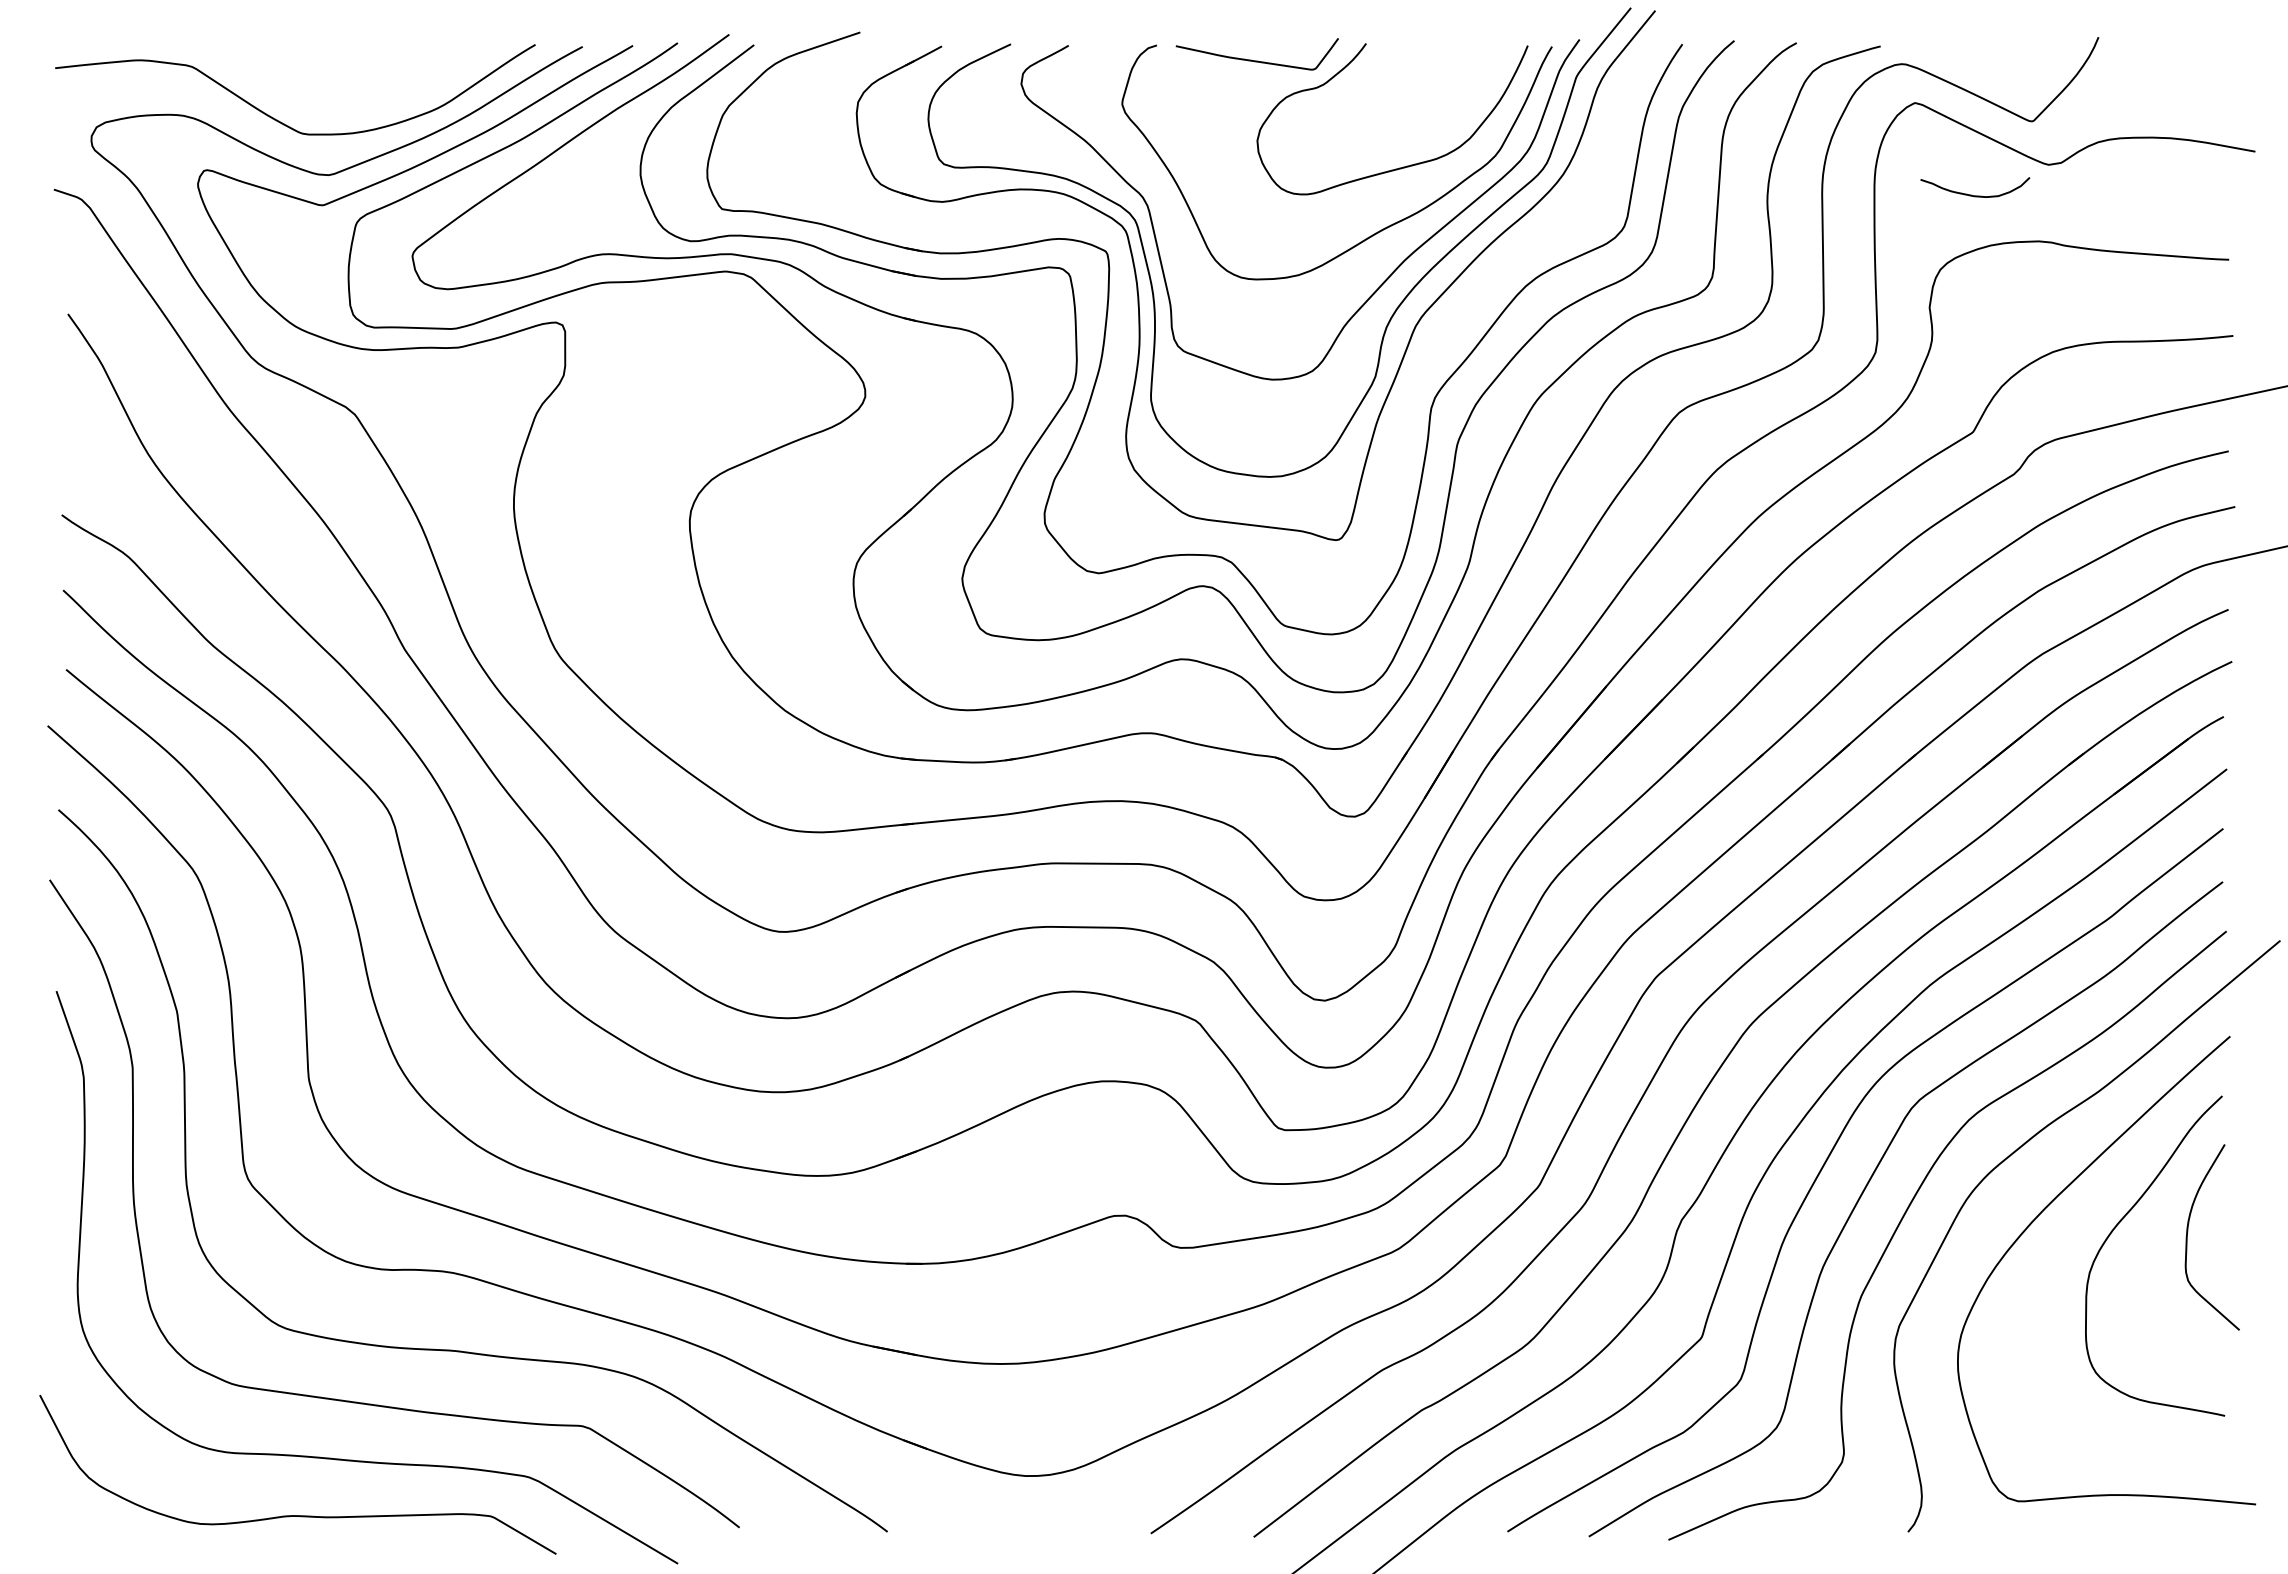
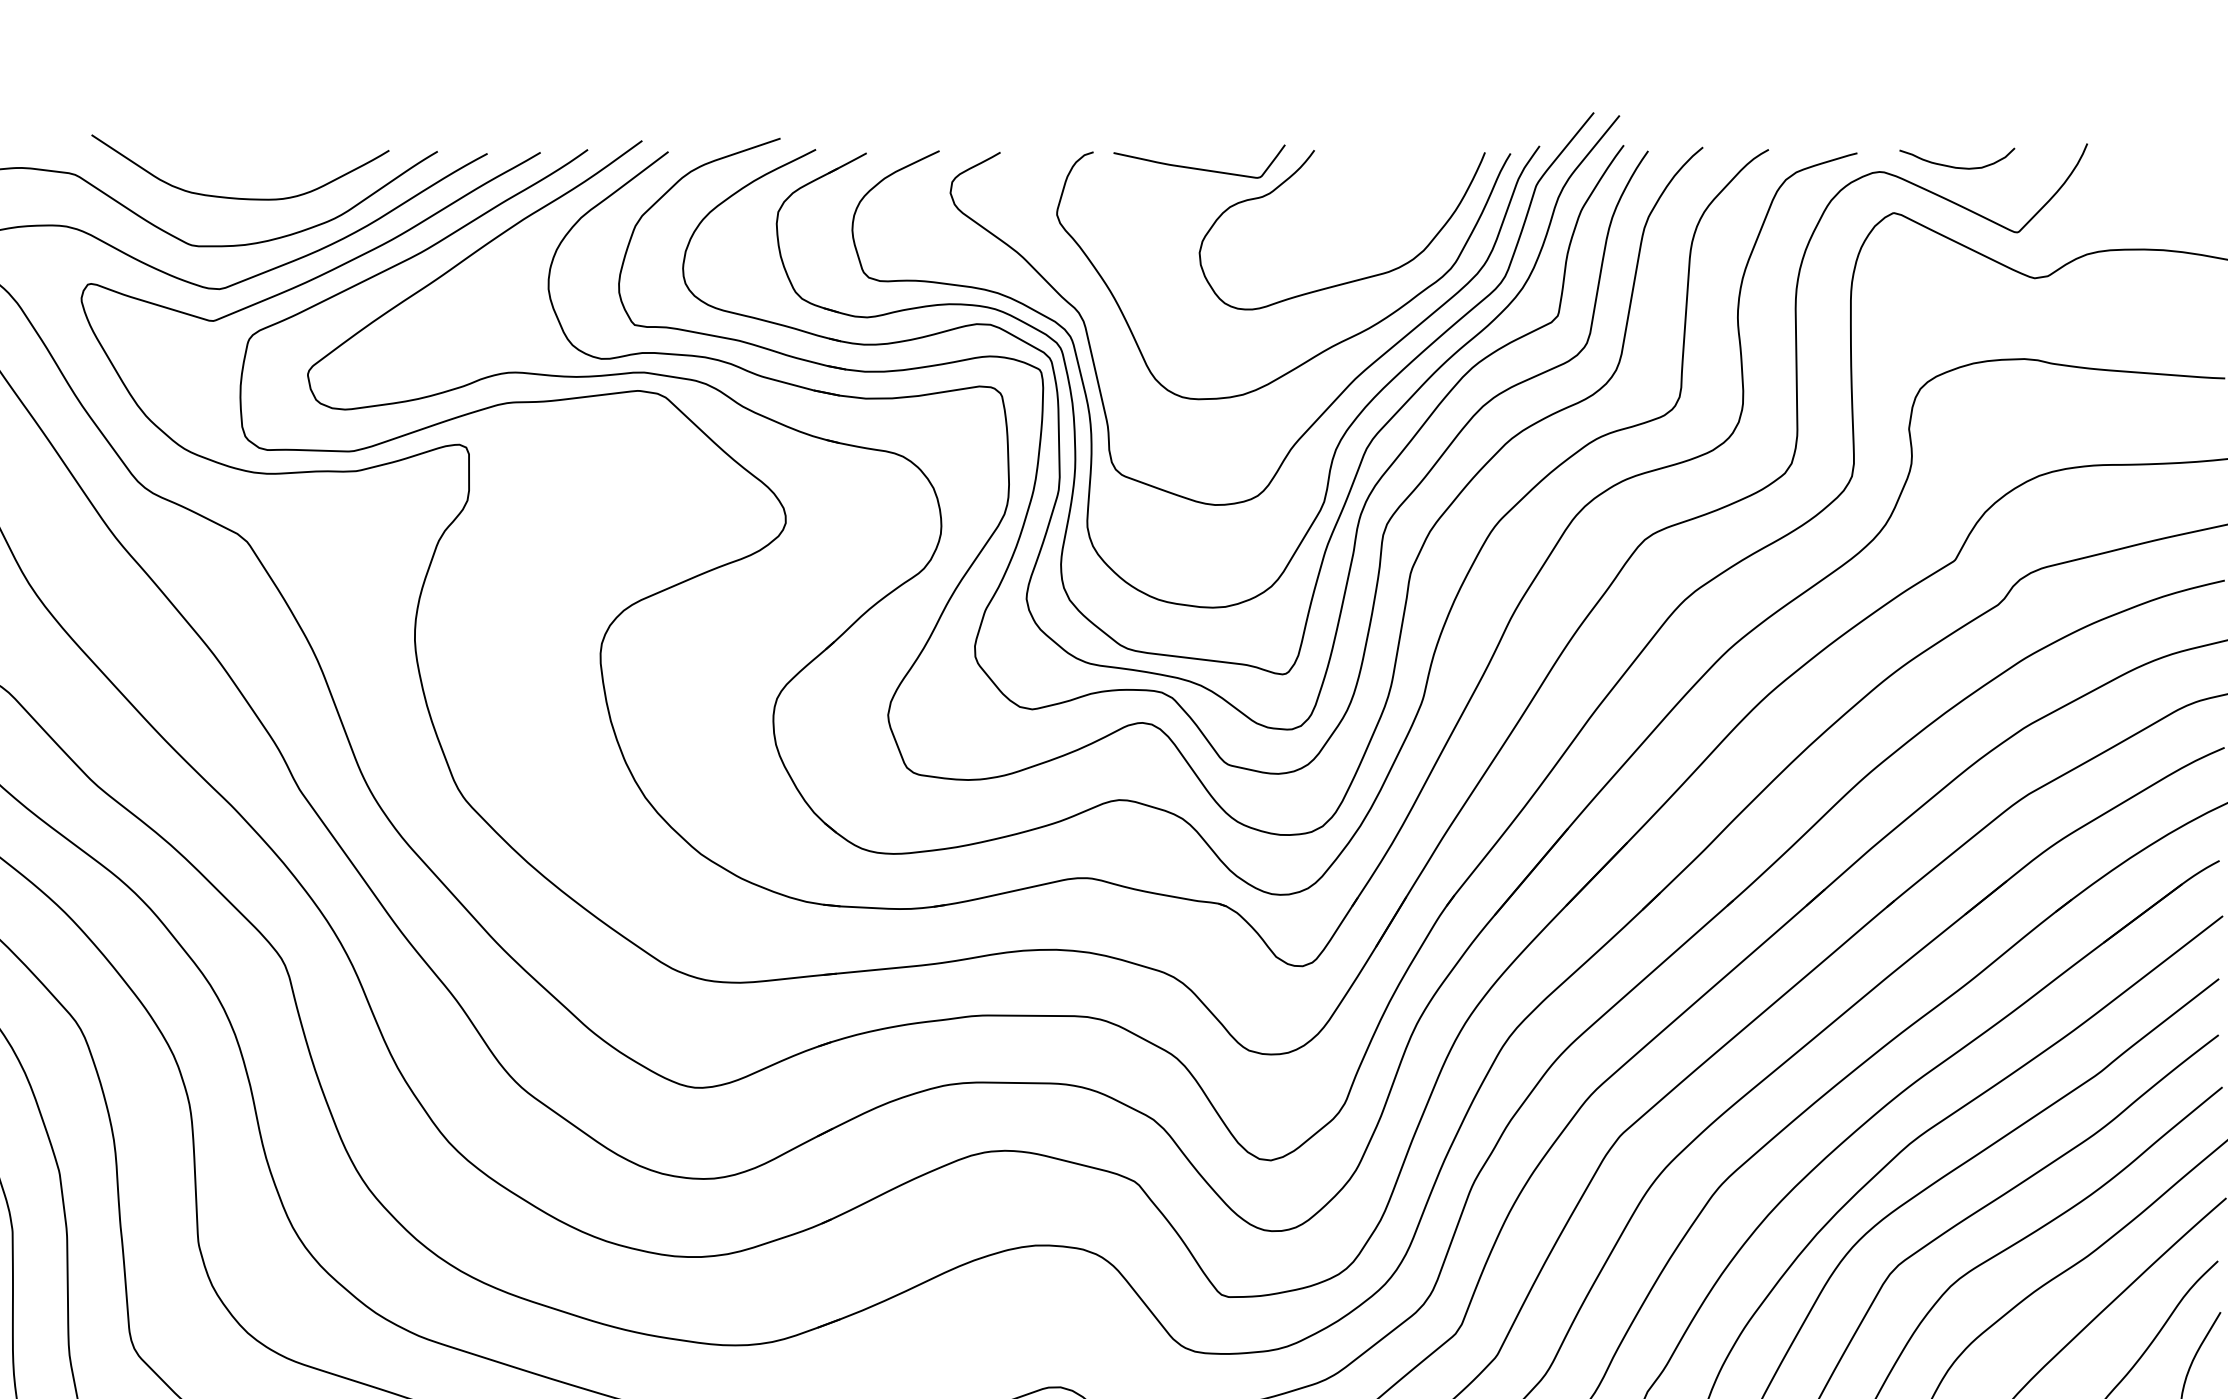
curve: (348, 88) -> (240, 197), added
curve: (1975, 195) -> (1957, 167), moved
part: (1125, 317) -> (1060, 439), added

